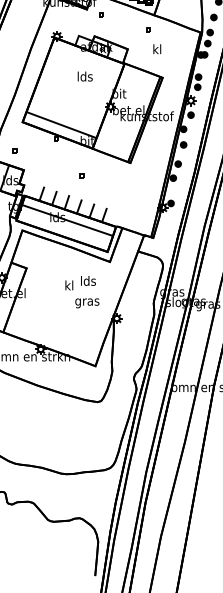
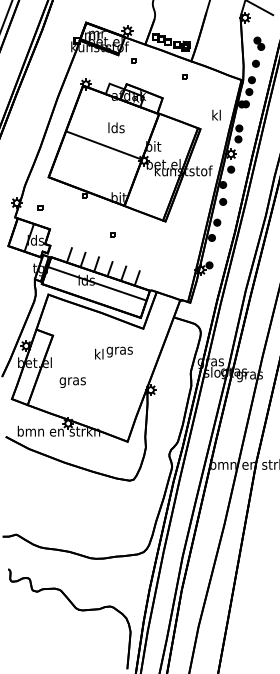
text: (157, 48) -> (216, 114), moved
line: (61, 125) -> (103, 145), moved
text: (87, 282) -> (119, 350), lds -> gras
text: (87, 303) -> (72, 382), moved

